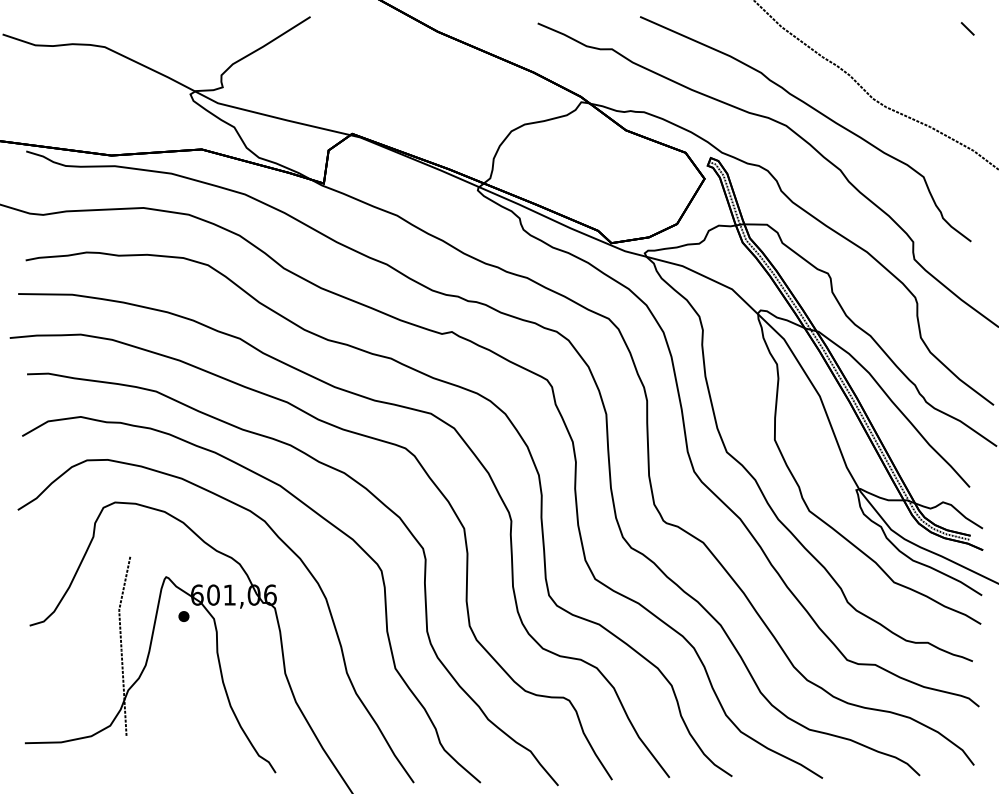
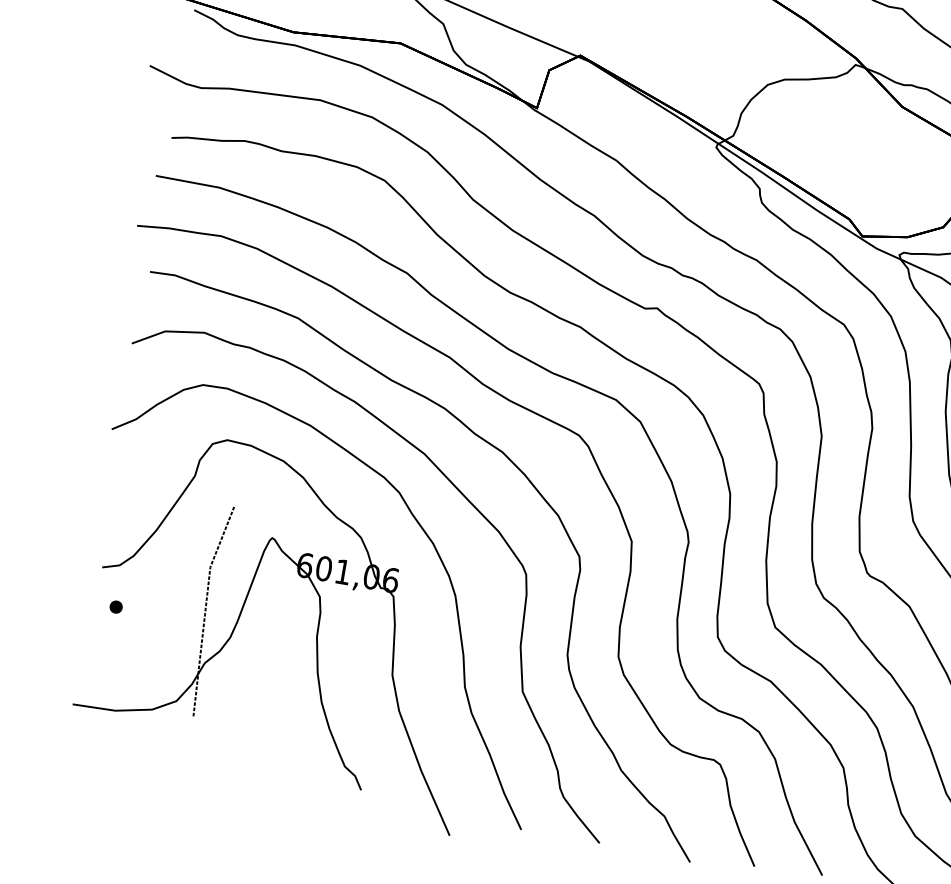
part: (183, 616) -> (115, 606), moved

